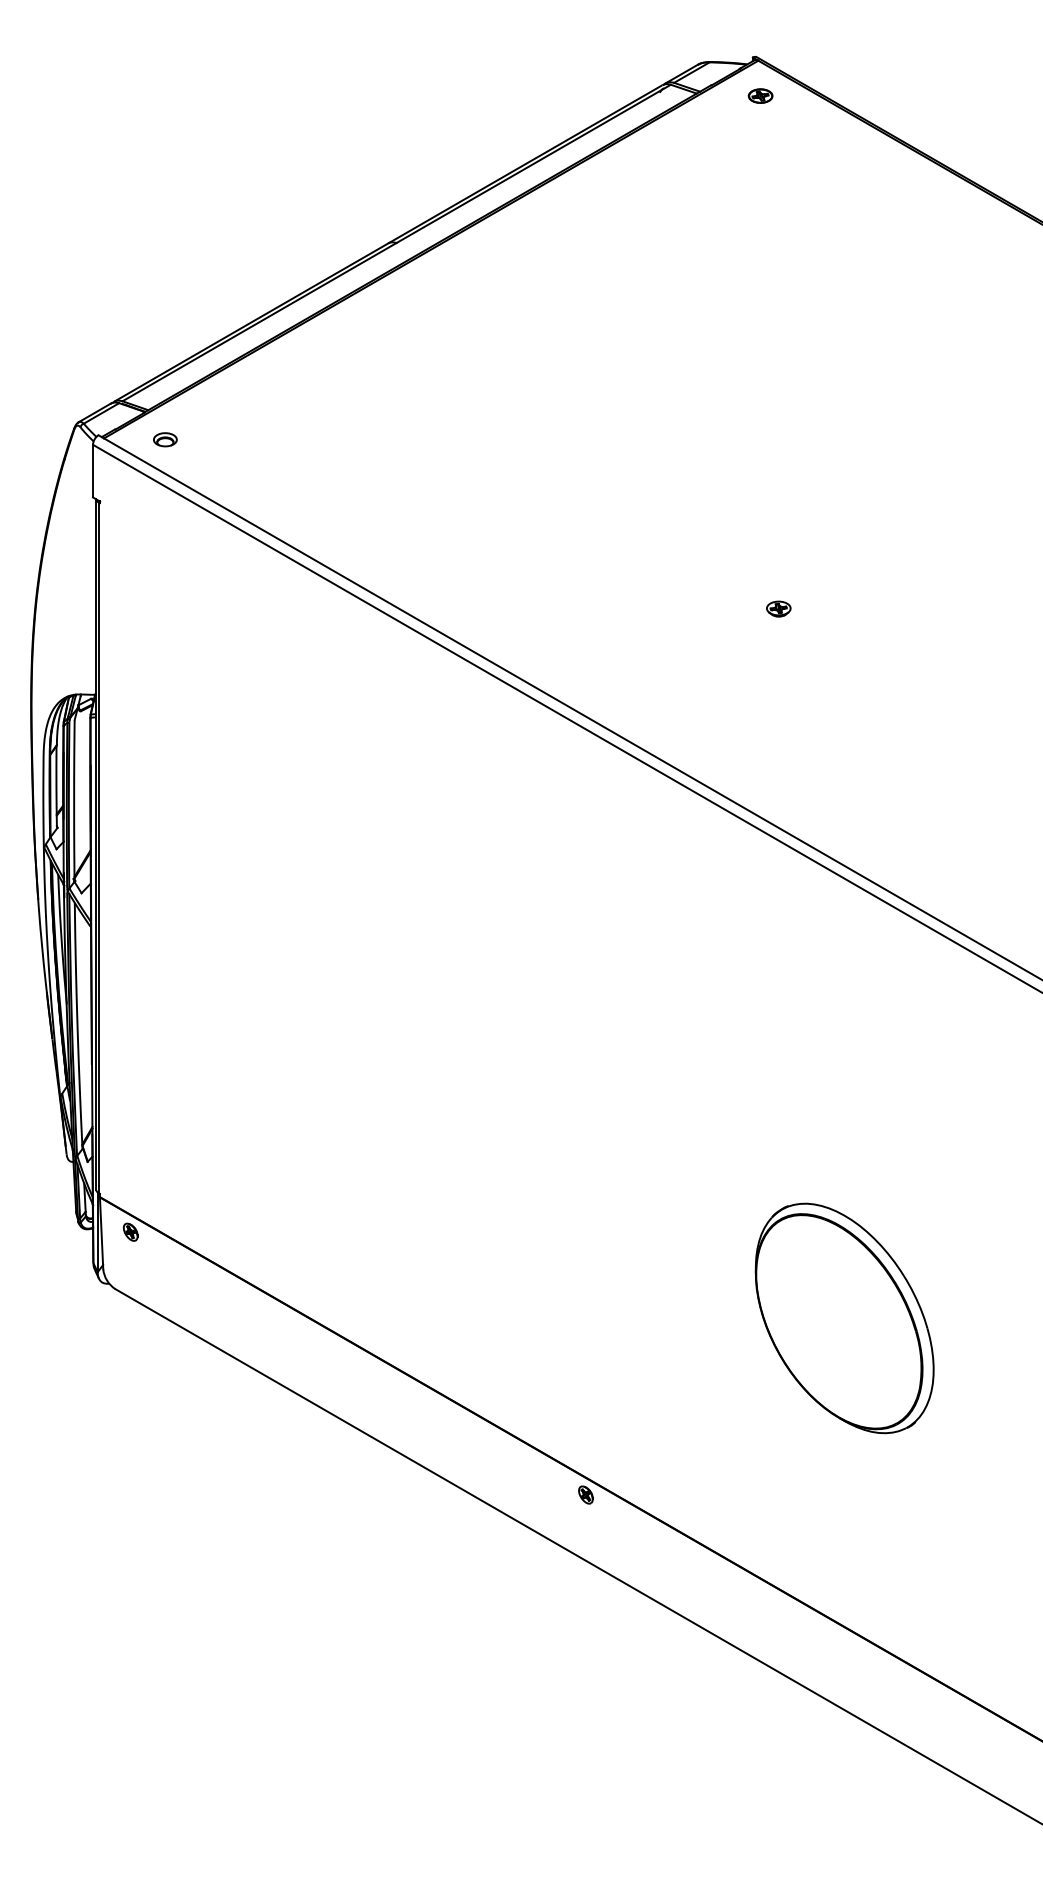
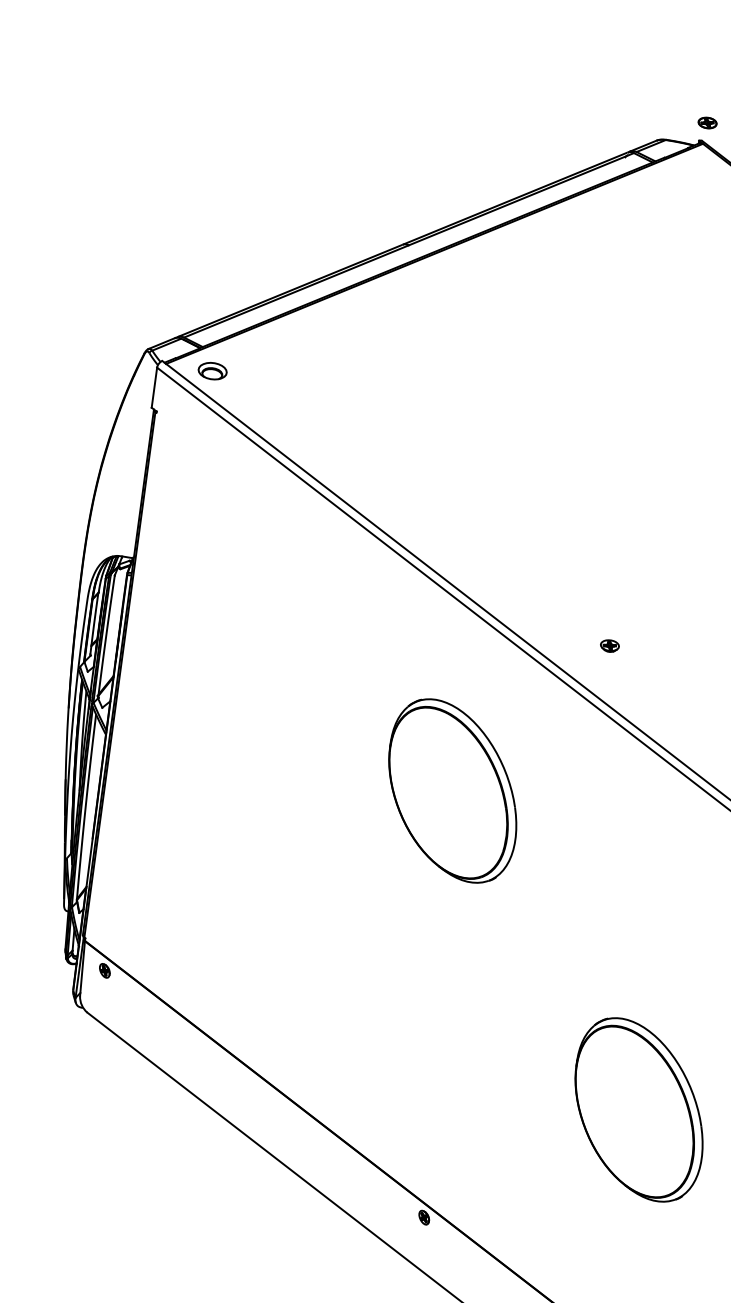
part: (760, 95) -> (707, 122), moved
part: (165, 439) -> (212, 371), size x1.6
part: (778, 608) -> (609, 645), moved
part: (548, 939) -> (452, 791), added

